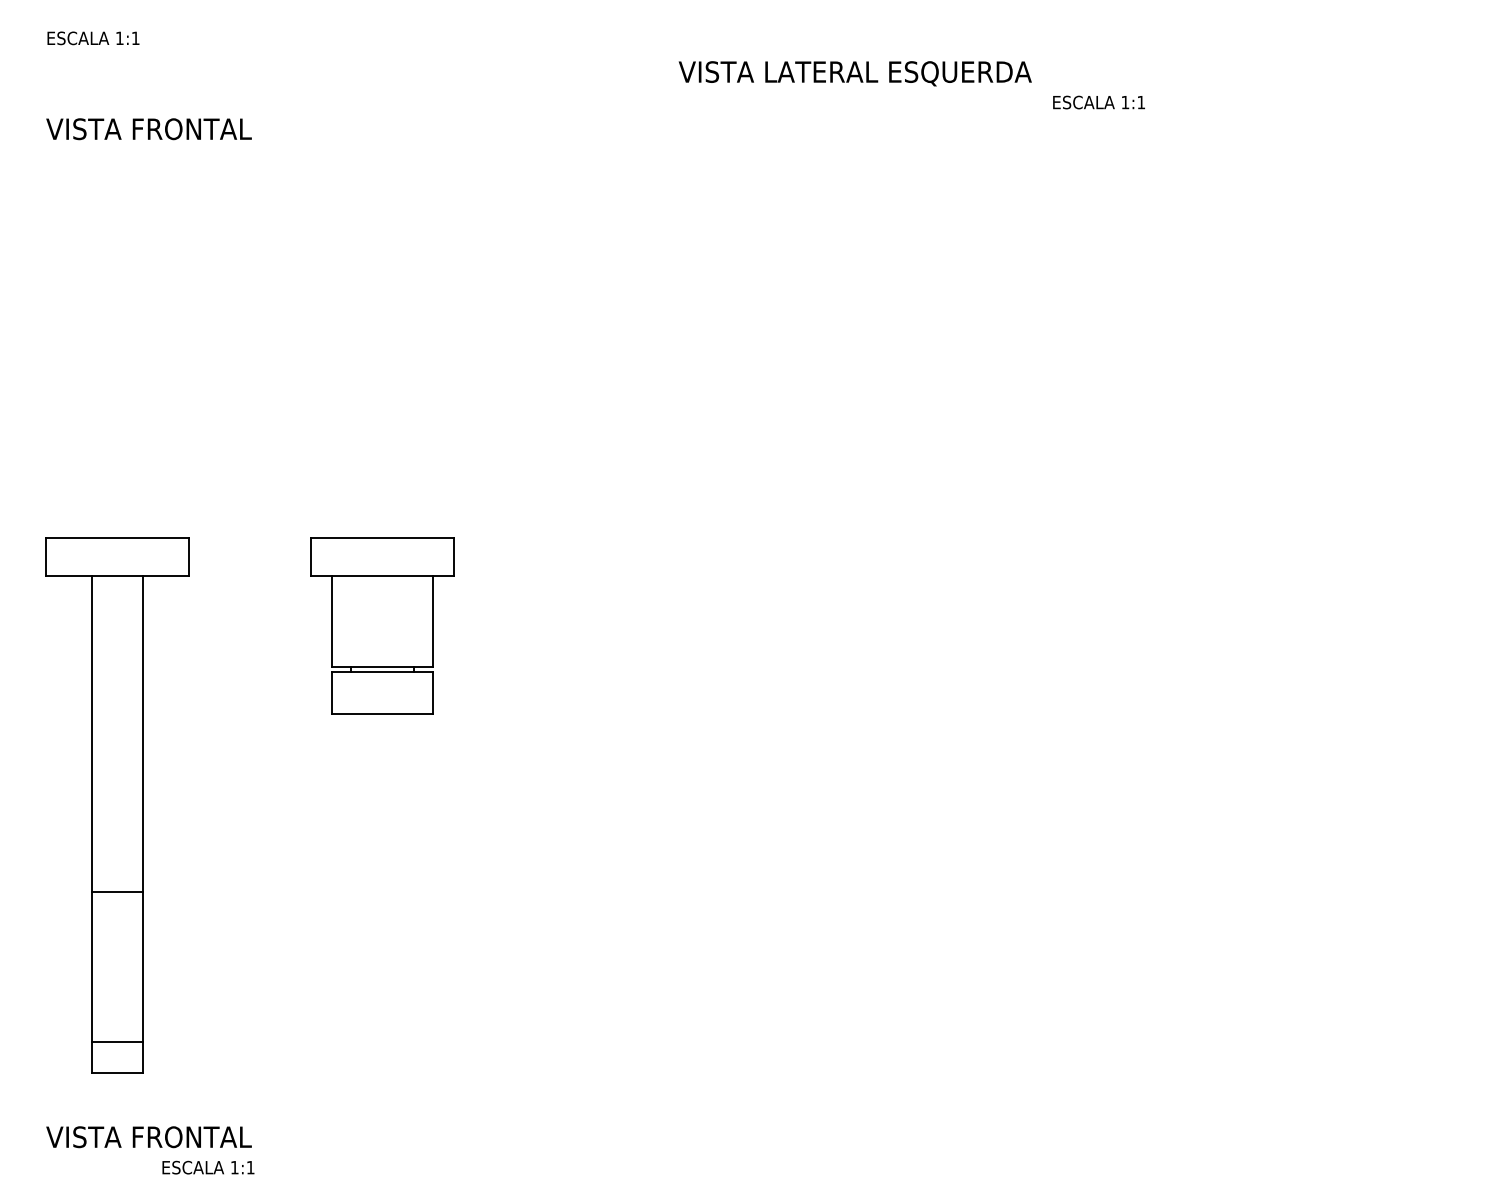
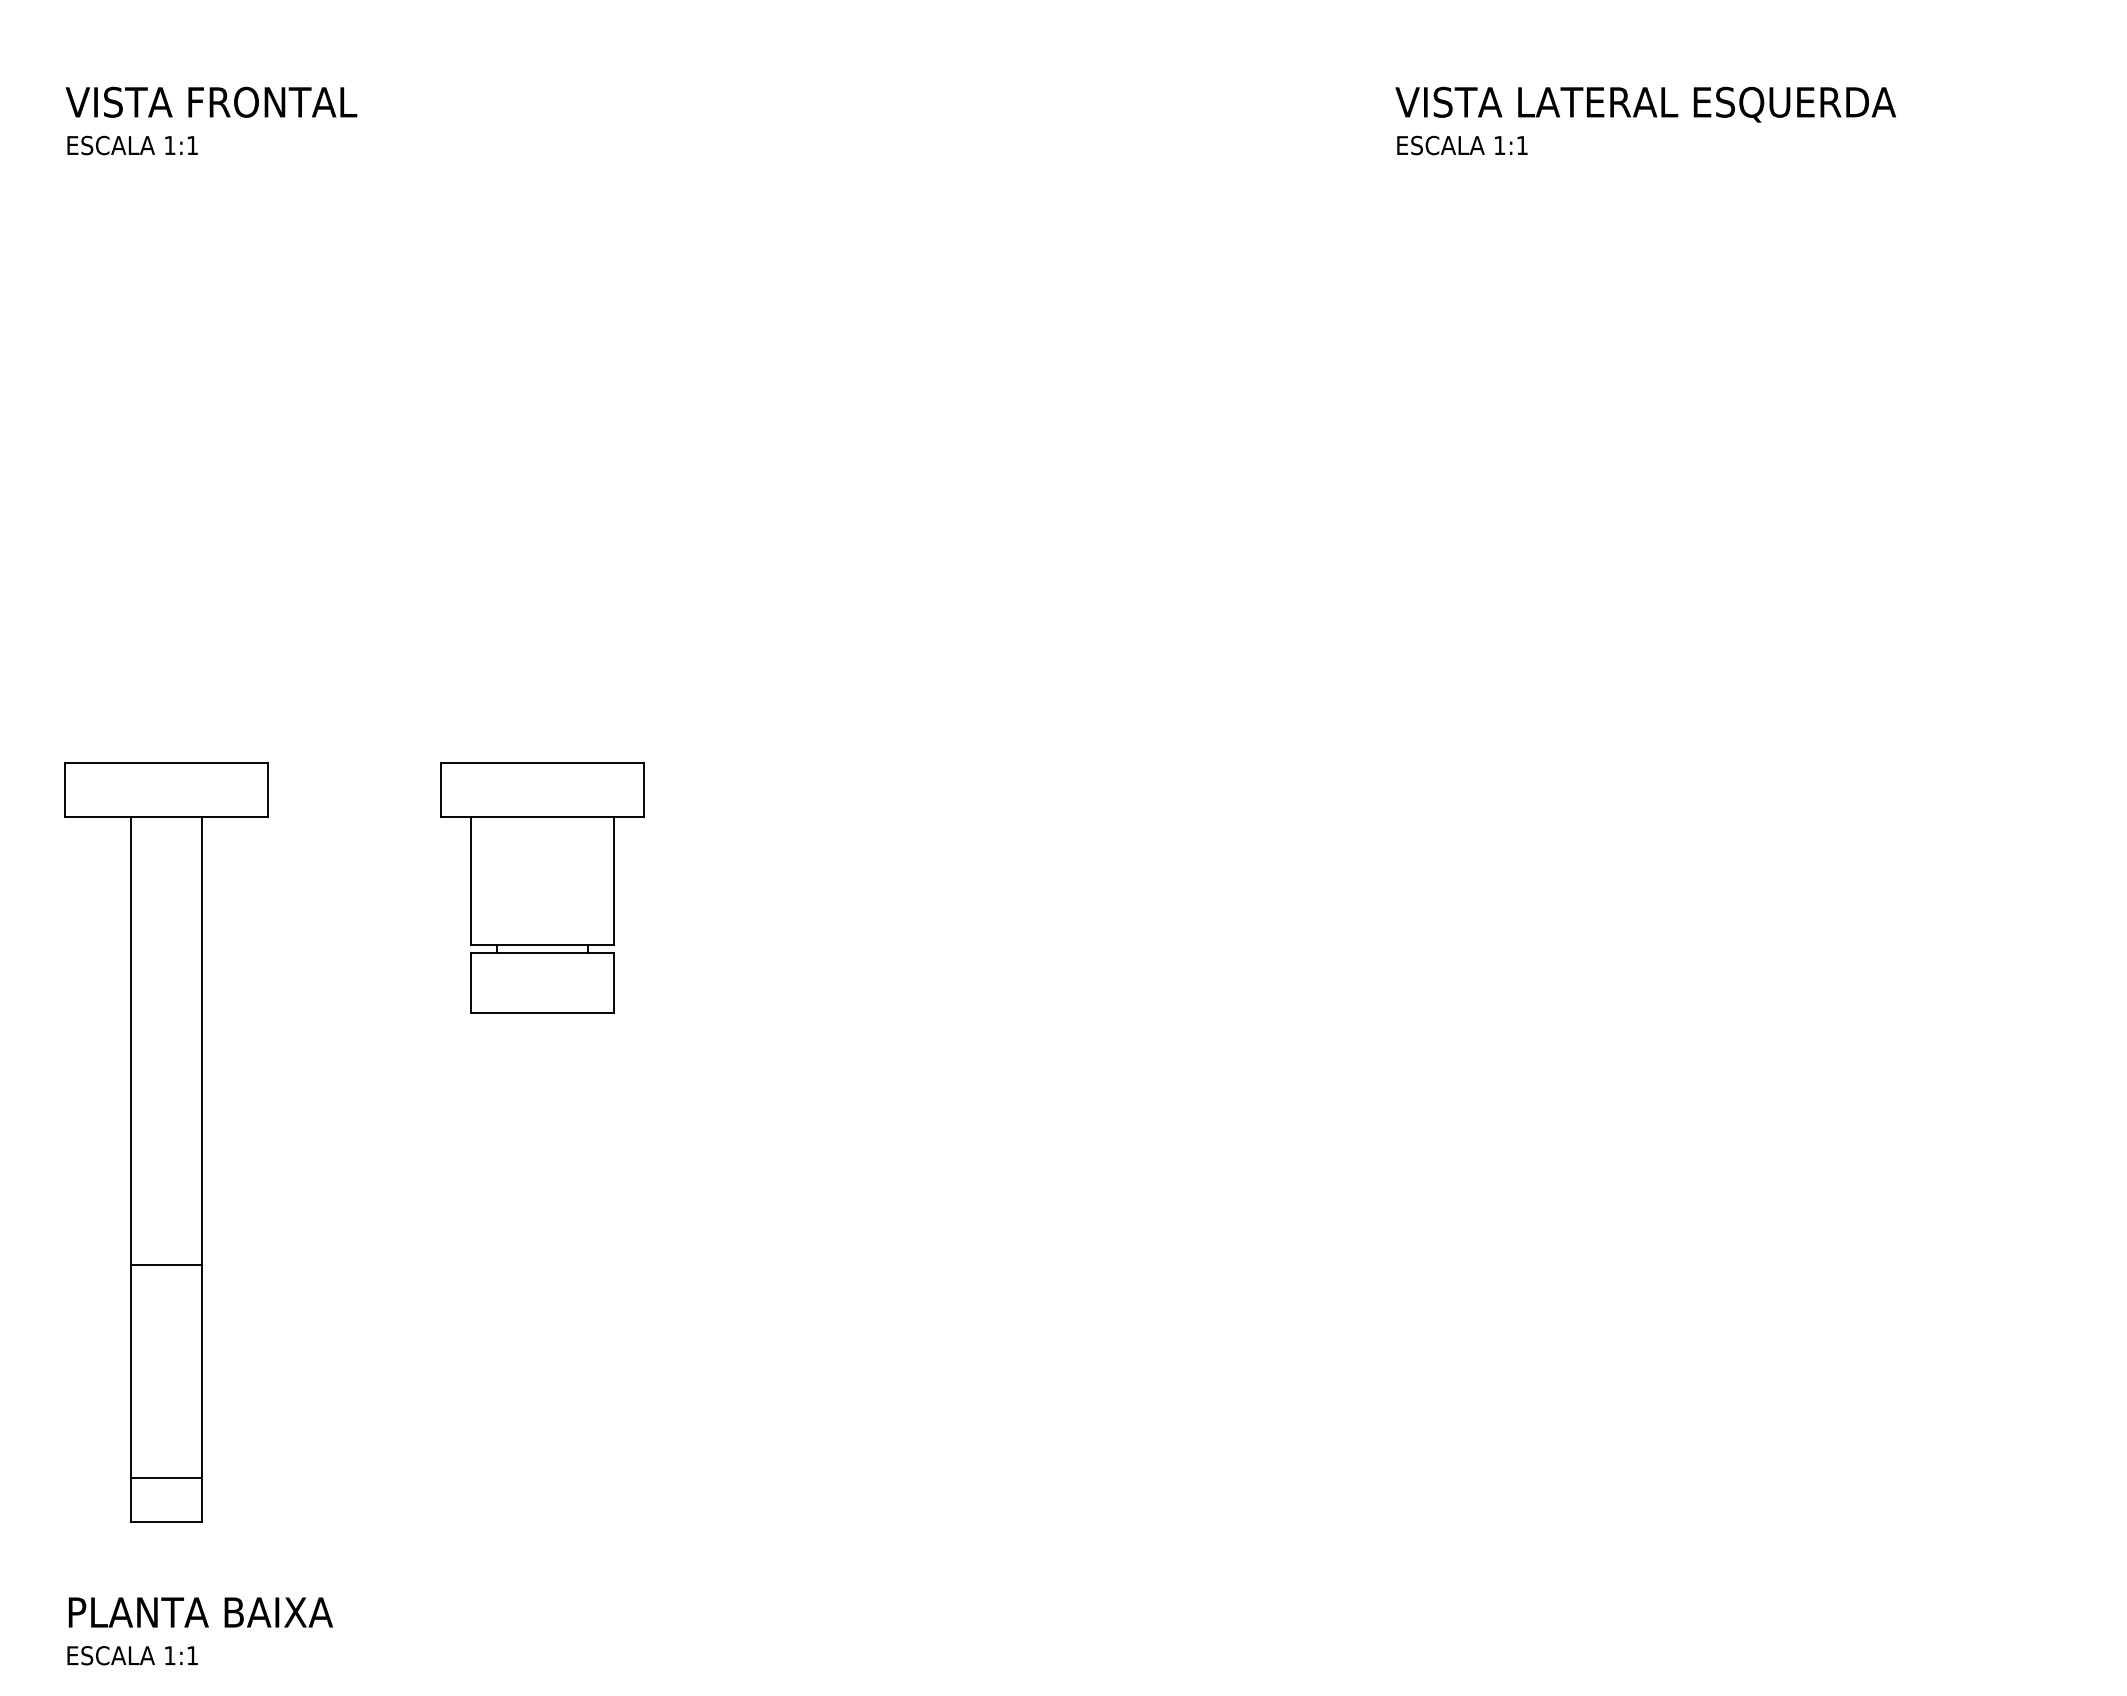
text: (93, 38) -> (132, 145), moved
text: (855, 73) -> (1645, 104), moved
text: (1099, 102) -> (1462, 145), moved
text: (149, 128) -> (211, 101), moved
text: (149, 1137) -> (211, 1612), VISTA FRONTAL -> PLANTA BAIXA
text: (208, 1167) -> (132, 1655), moved

